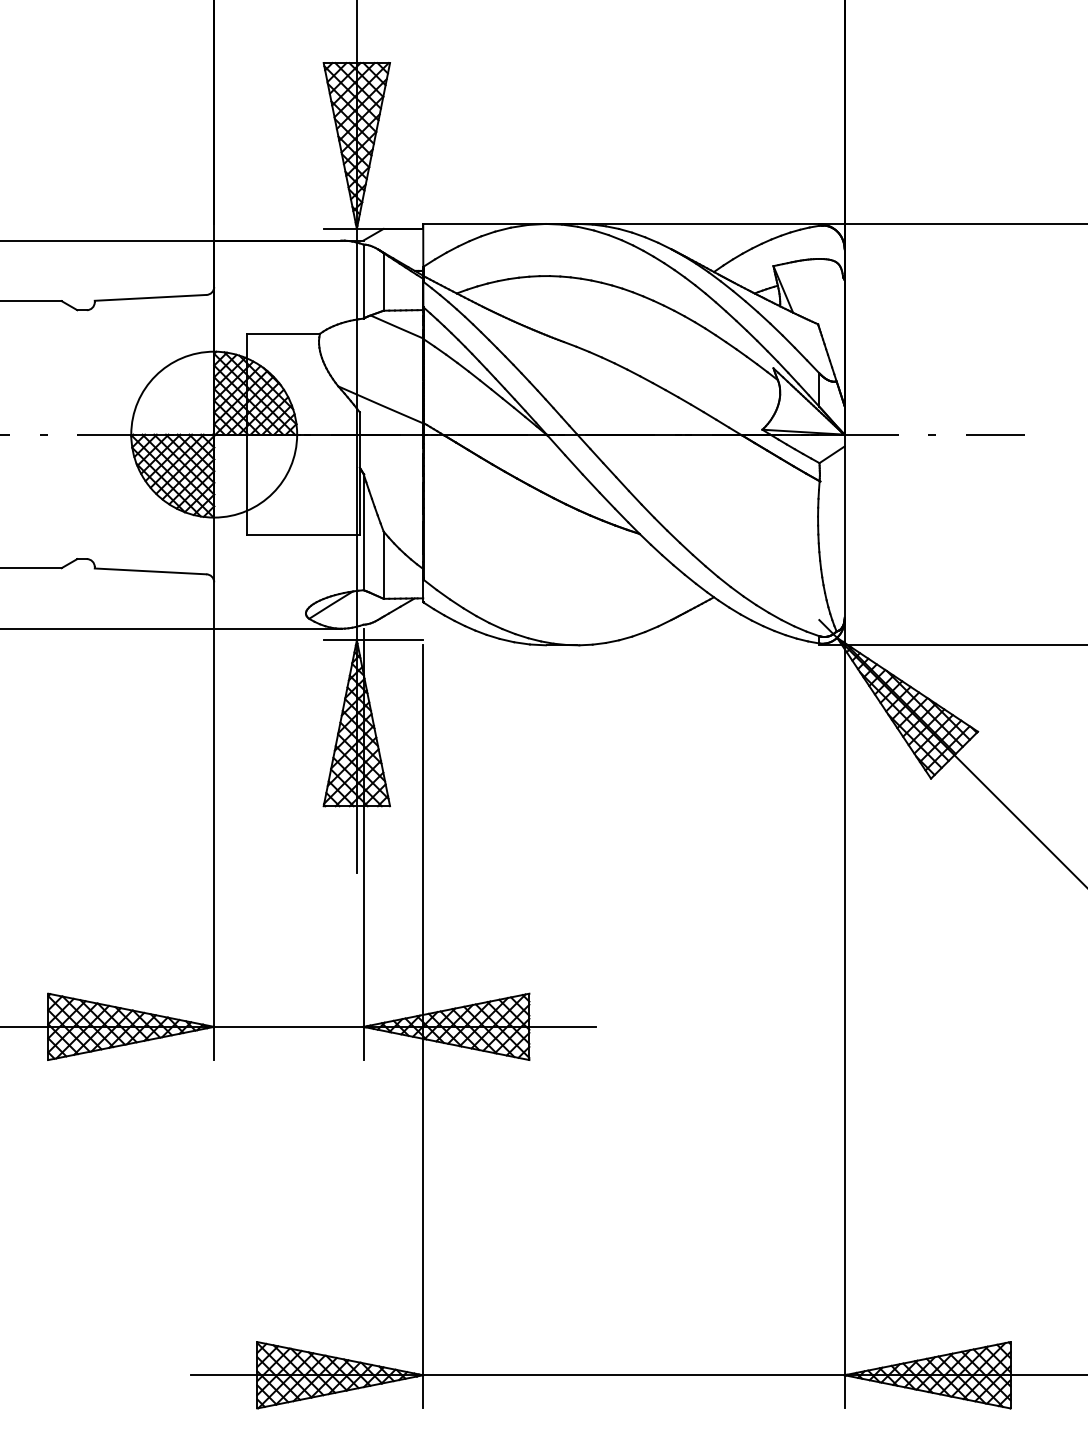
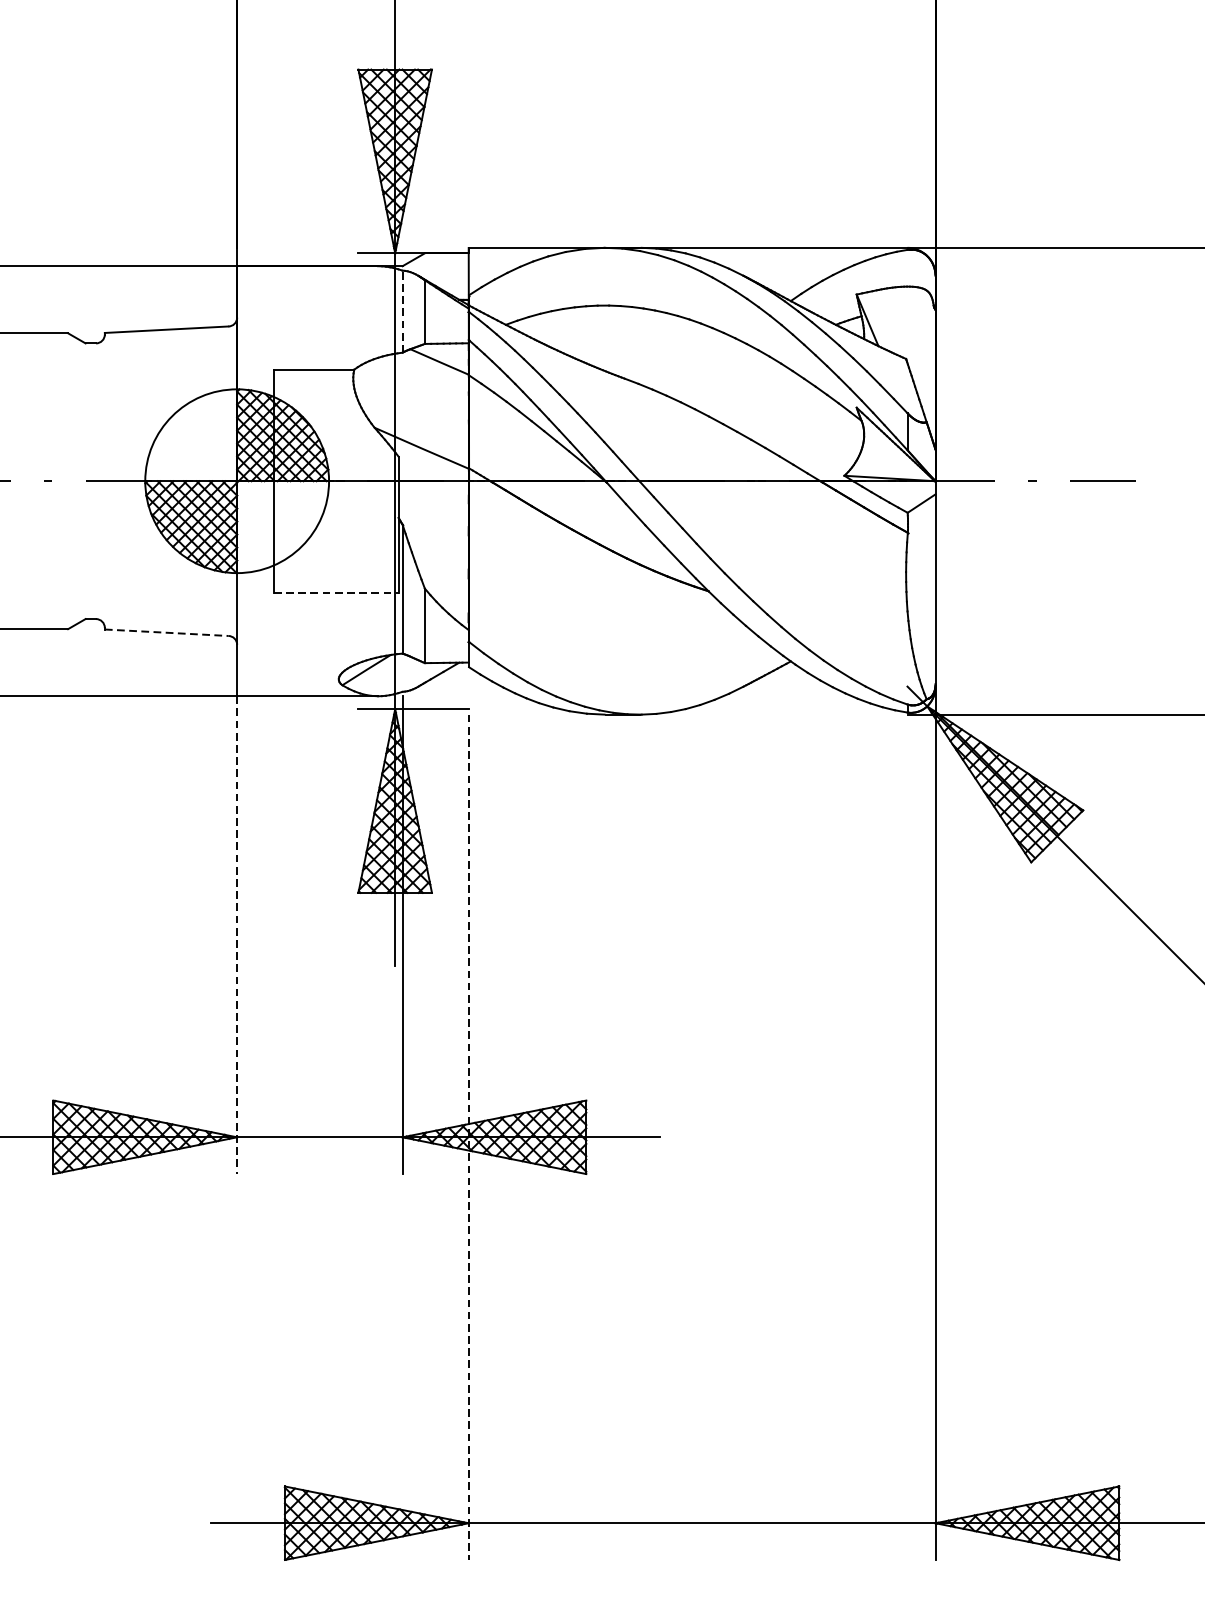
line: (363, 281) -> (402, 311), solid -> dashed
line: (304, 535) -> (337, 592), solid -> dashed
line: (150, 571) -> (166, 632), solid -> dashed
line: (214, 844) -> (237, 935), solid -> dashed
line: (423, 1026) -> (469, 1136), solid -> dashed

